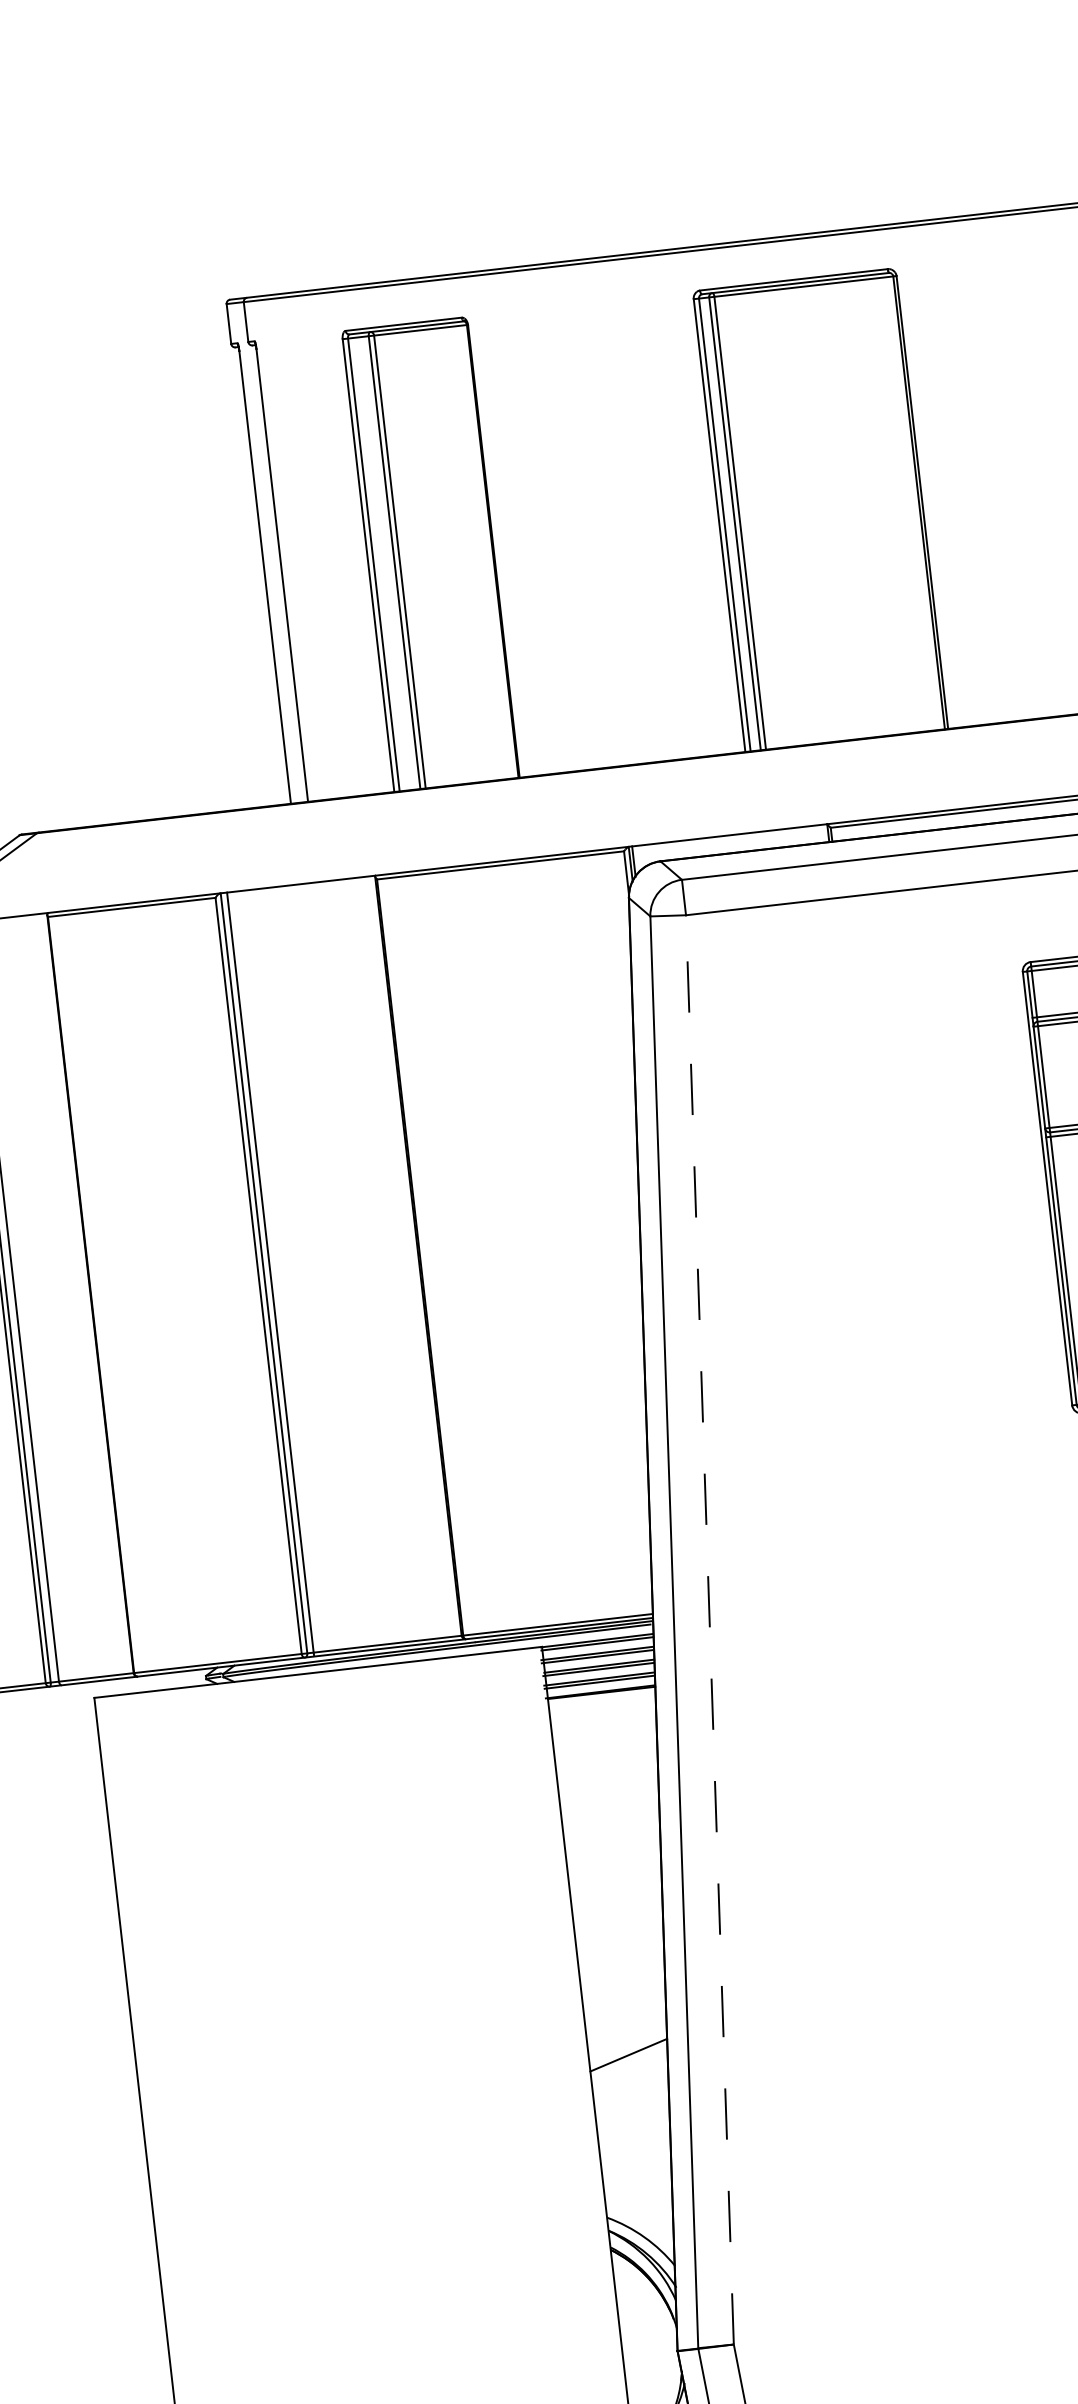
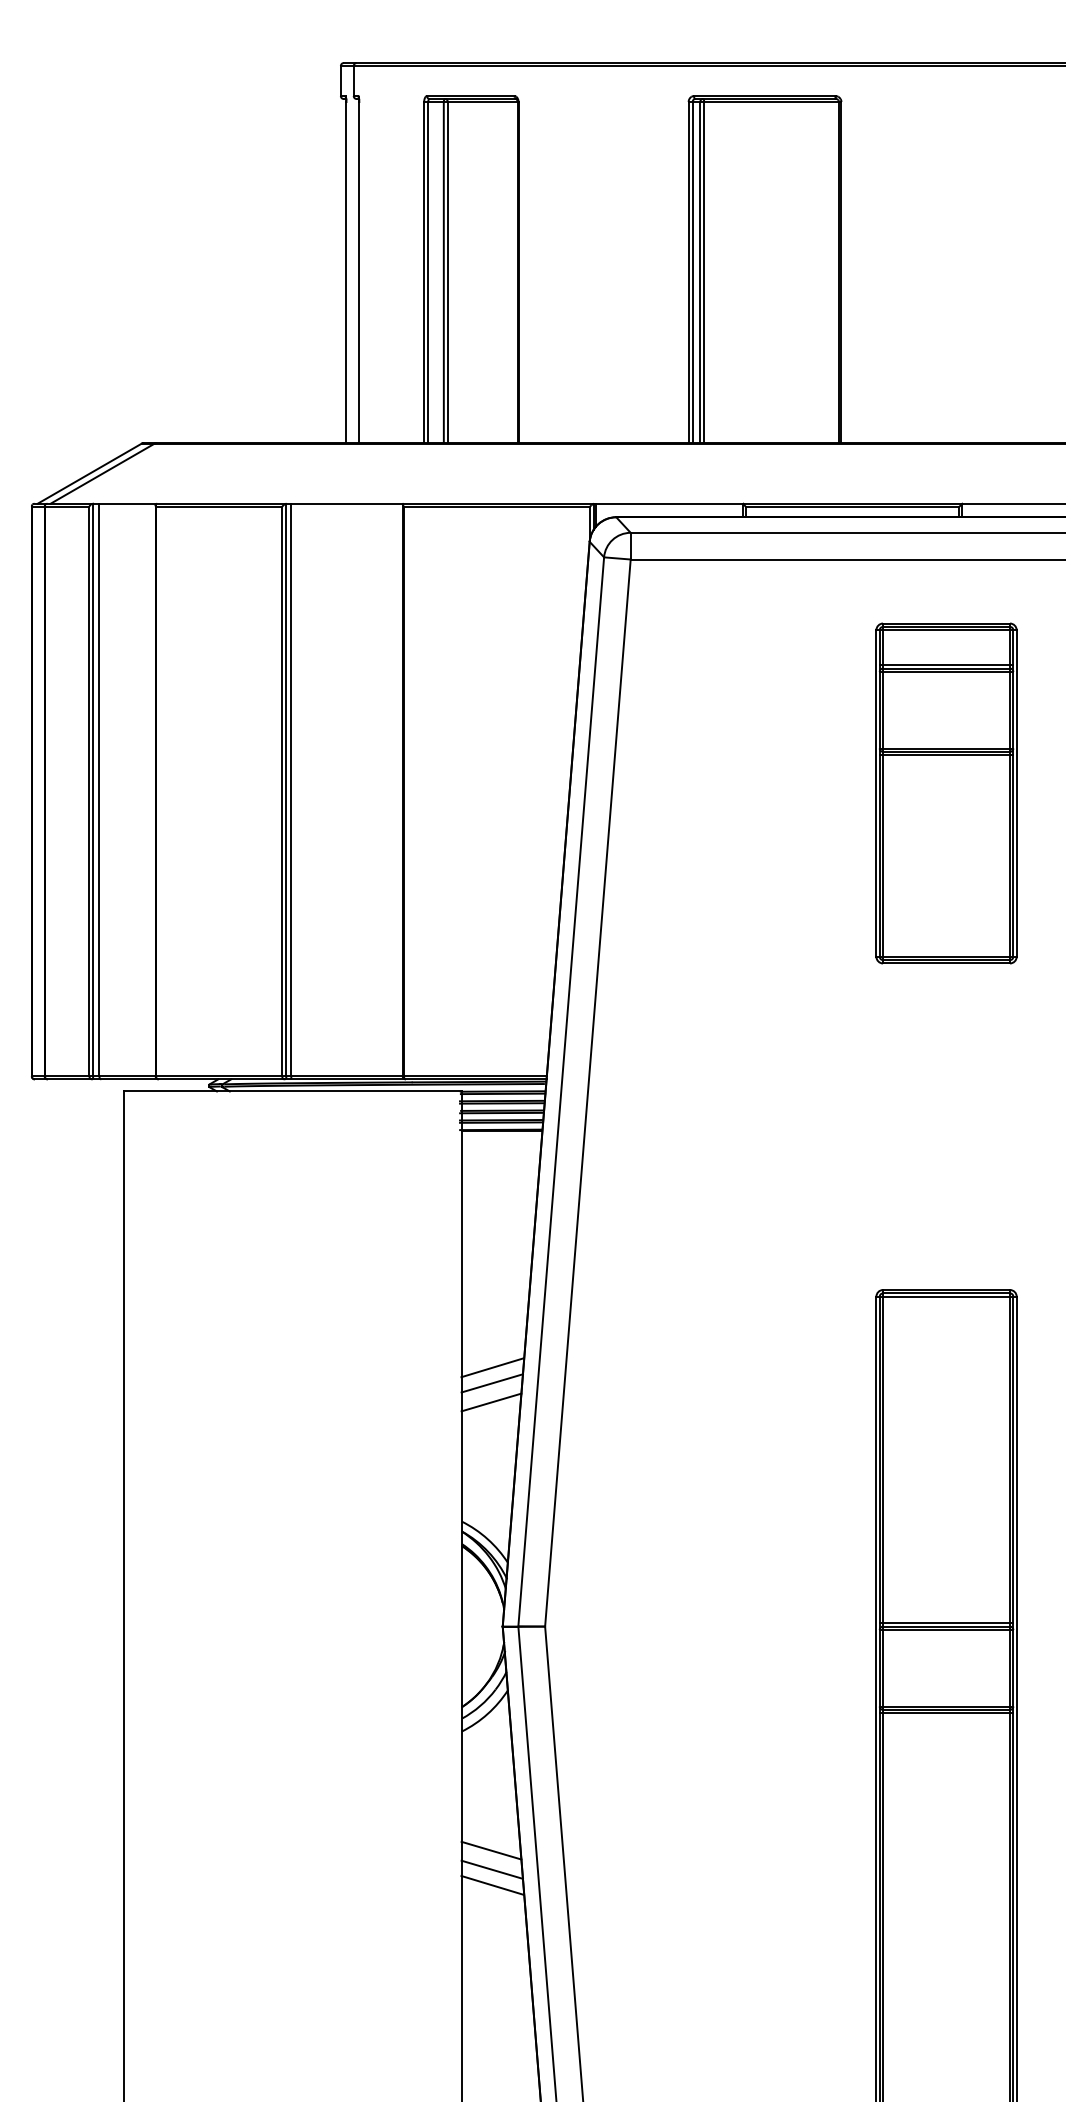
line: (709, 1629) -> (587, 1092), dashed -> solid
line: (624, 2008) -> (492, 1367), added
line: (625, 2029) -> (491, 1383), added

